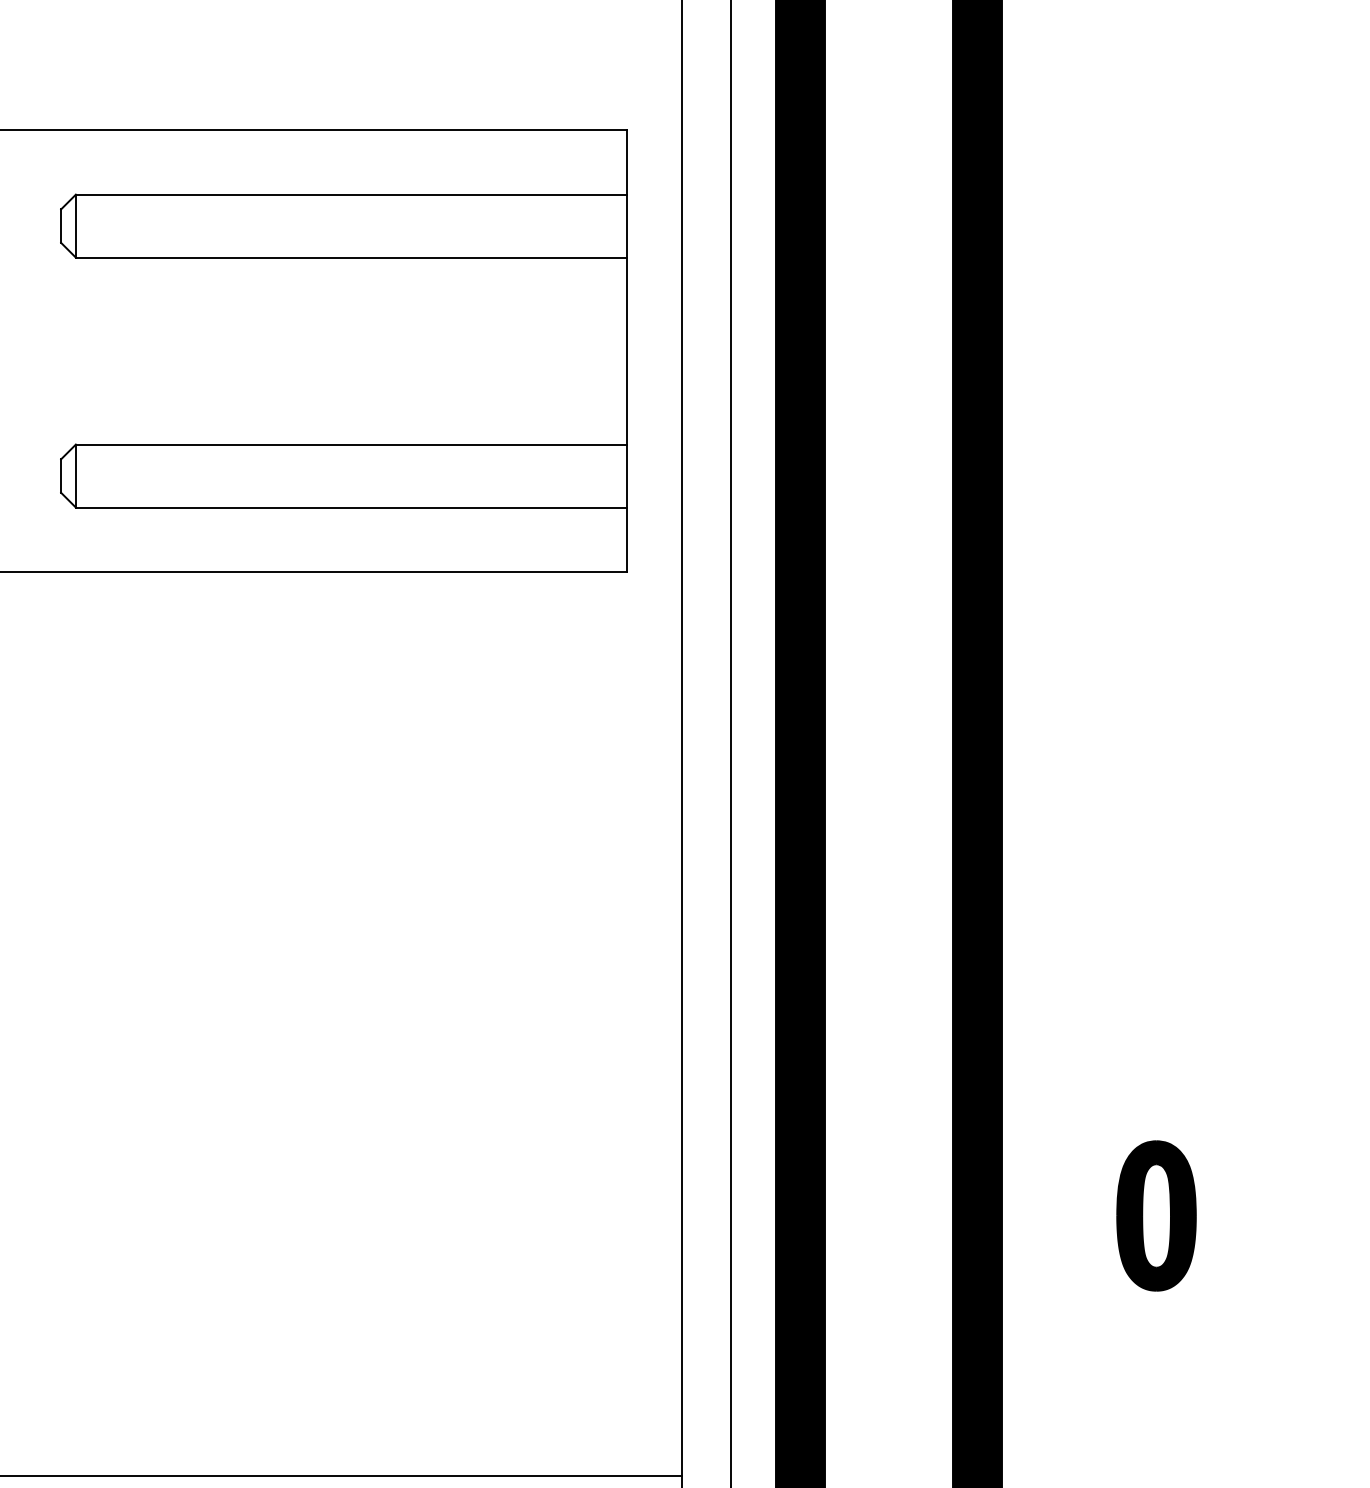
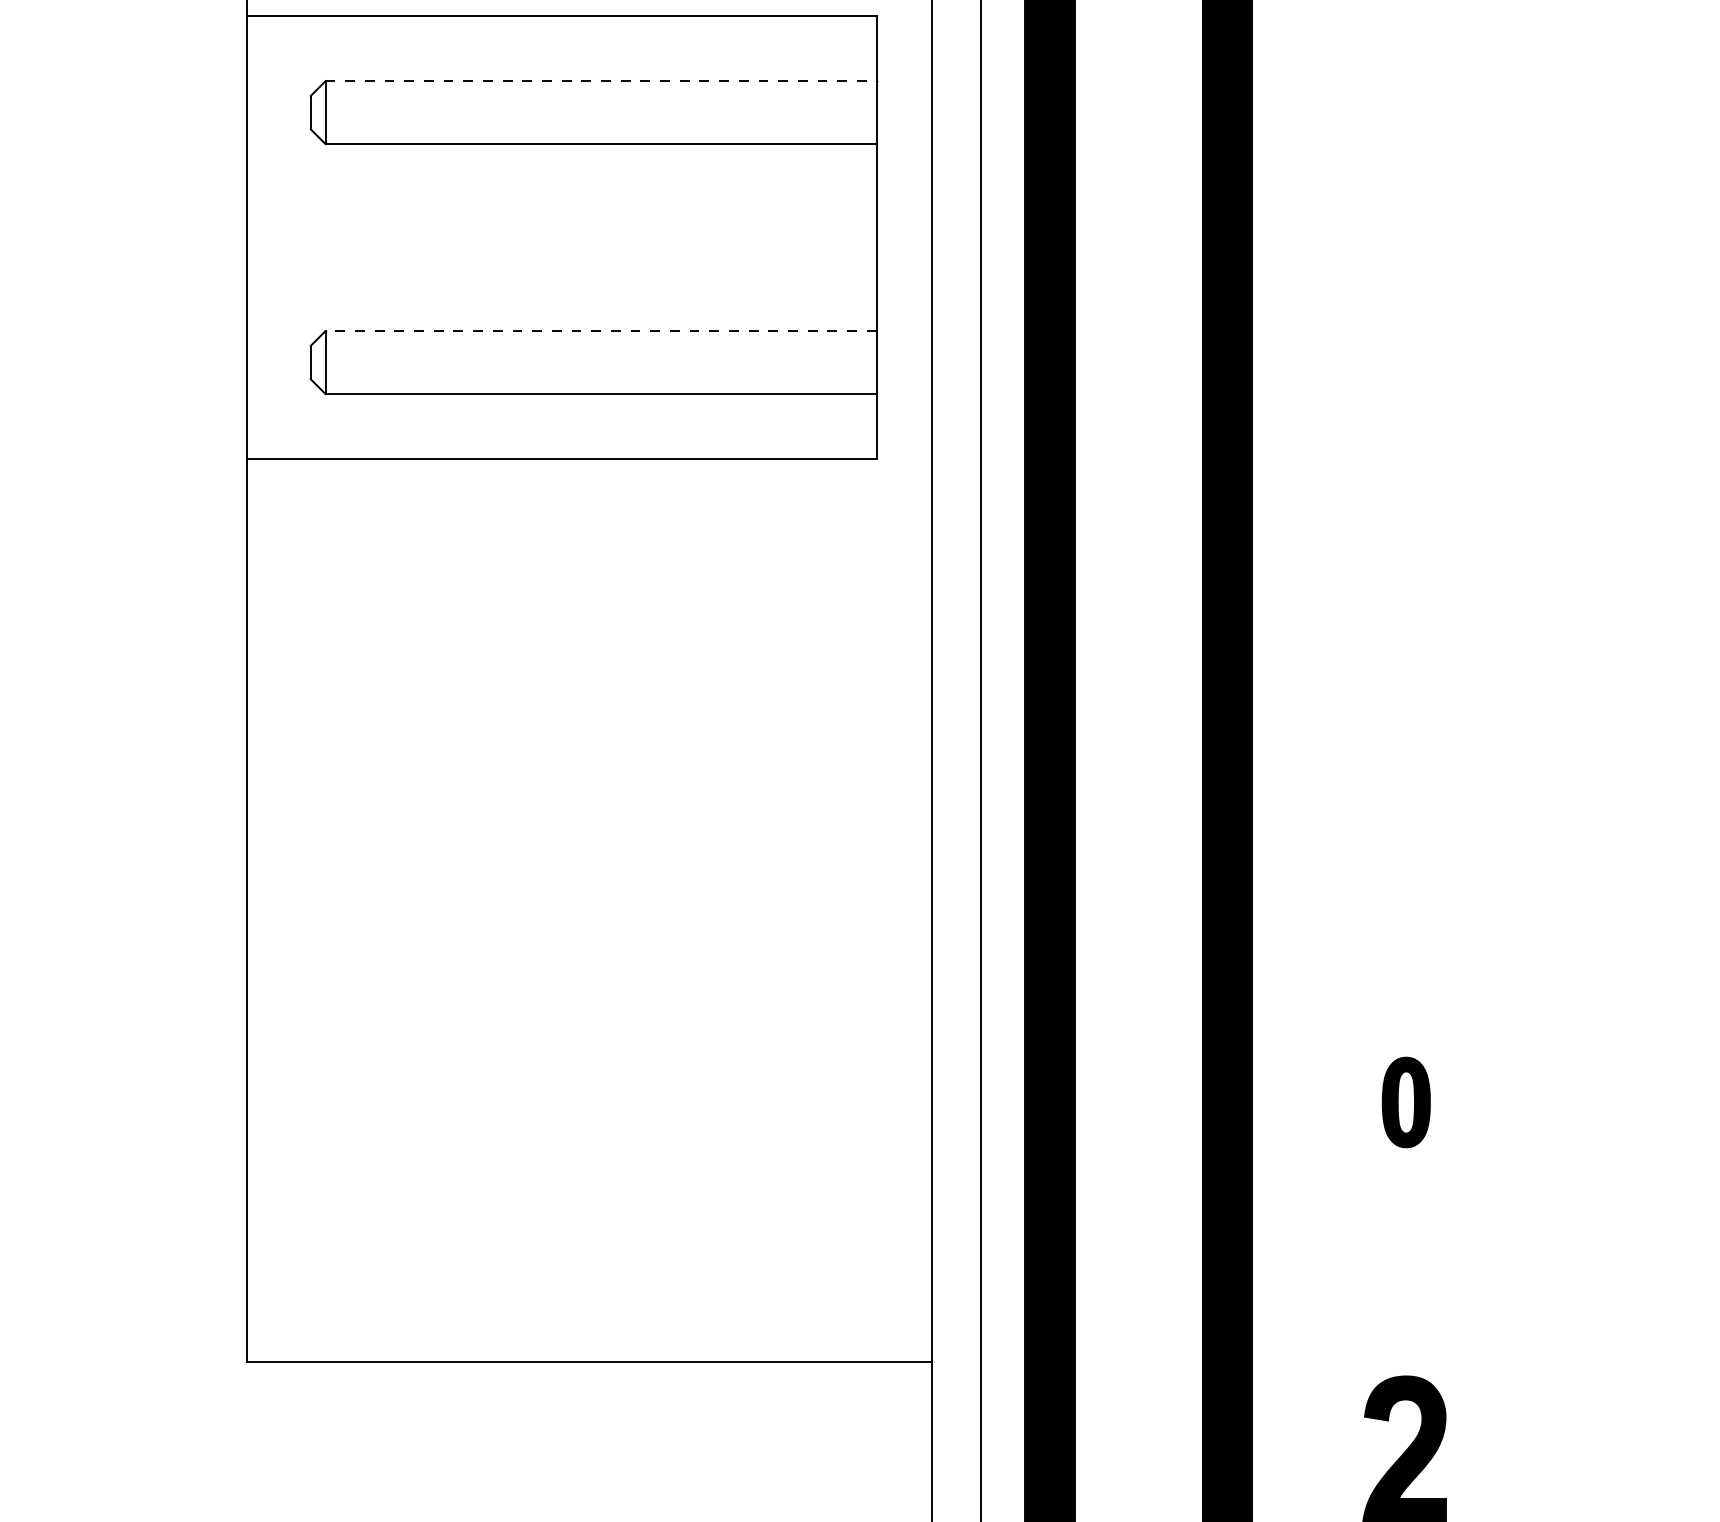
line: (351, 194) -> (601, 81), solid -> dashed
line: (351, 444) -> (601, 331), solid -> dashed
part: (1156, 1215) -> (1406, 1102), size x0.6

